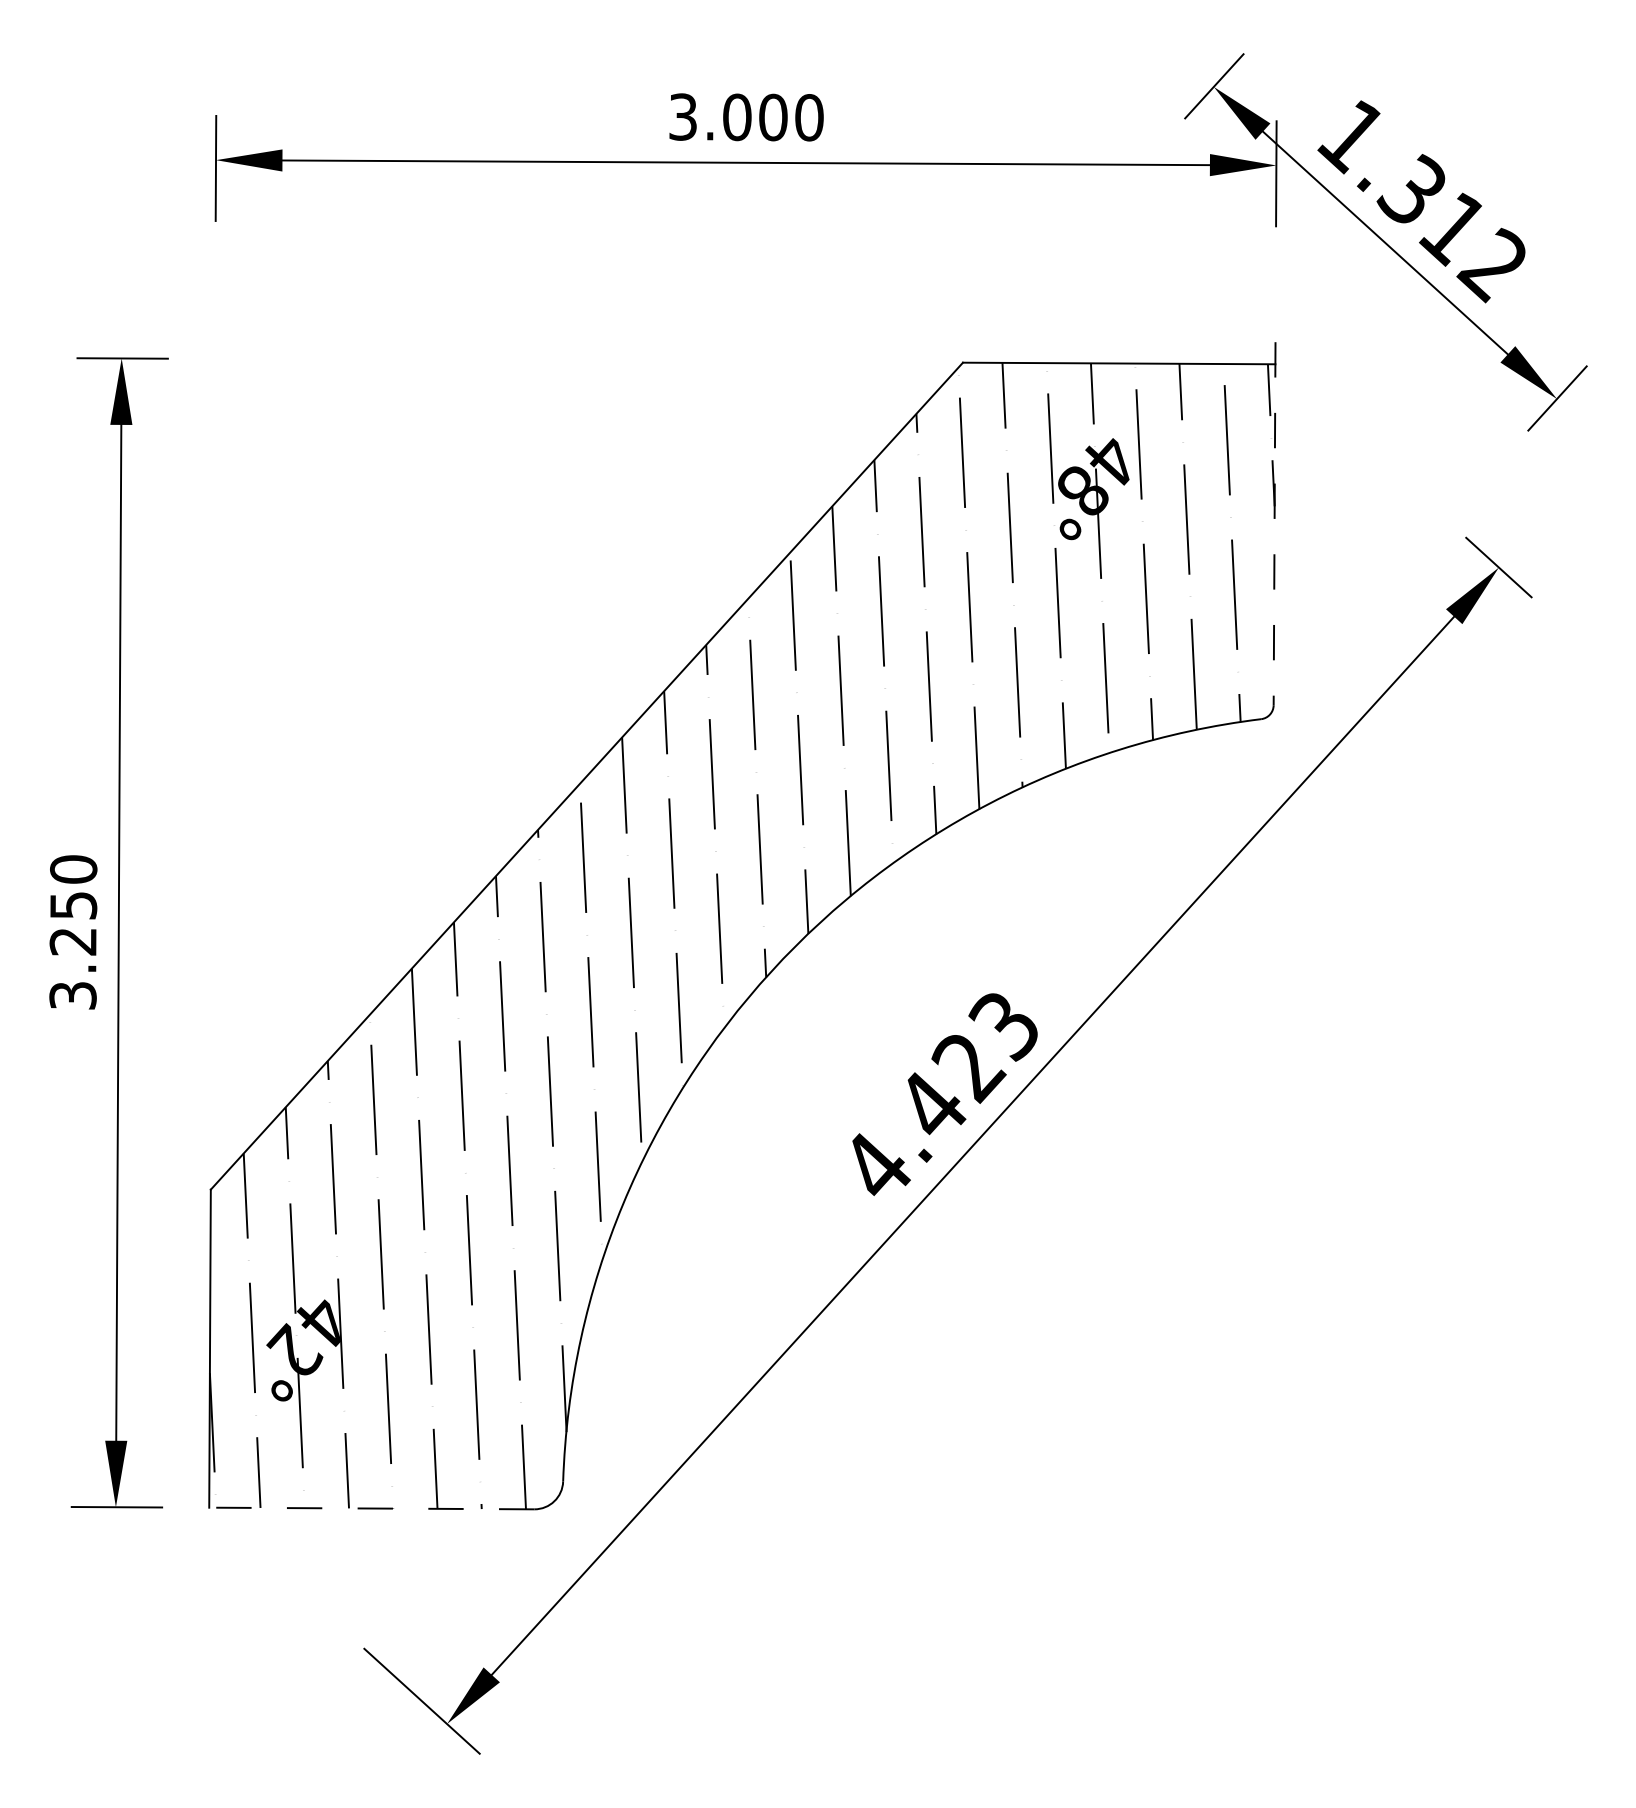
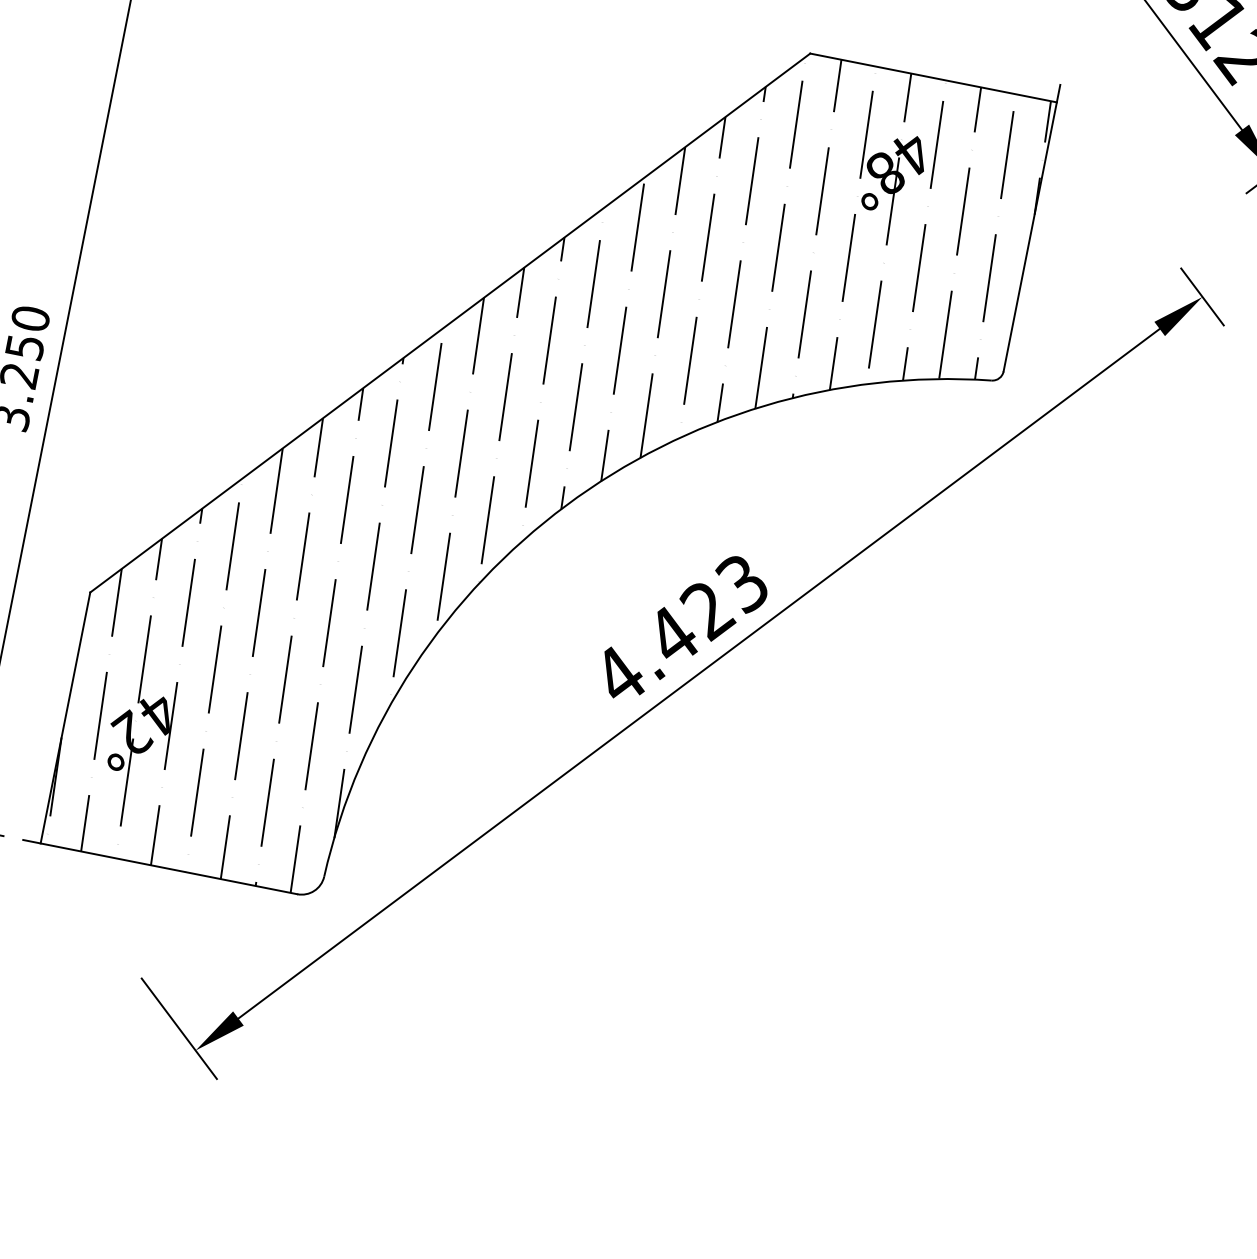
line: (1274, 523) -> (1031, 228), dashed -> solid
line: (360, 1508) -> (160, 867), dashed -> solid

